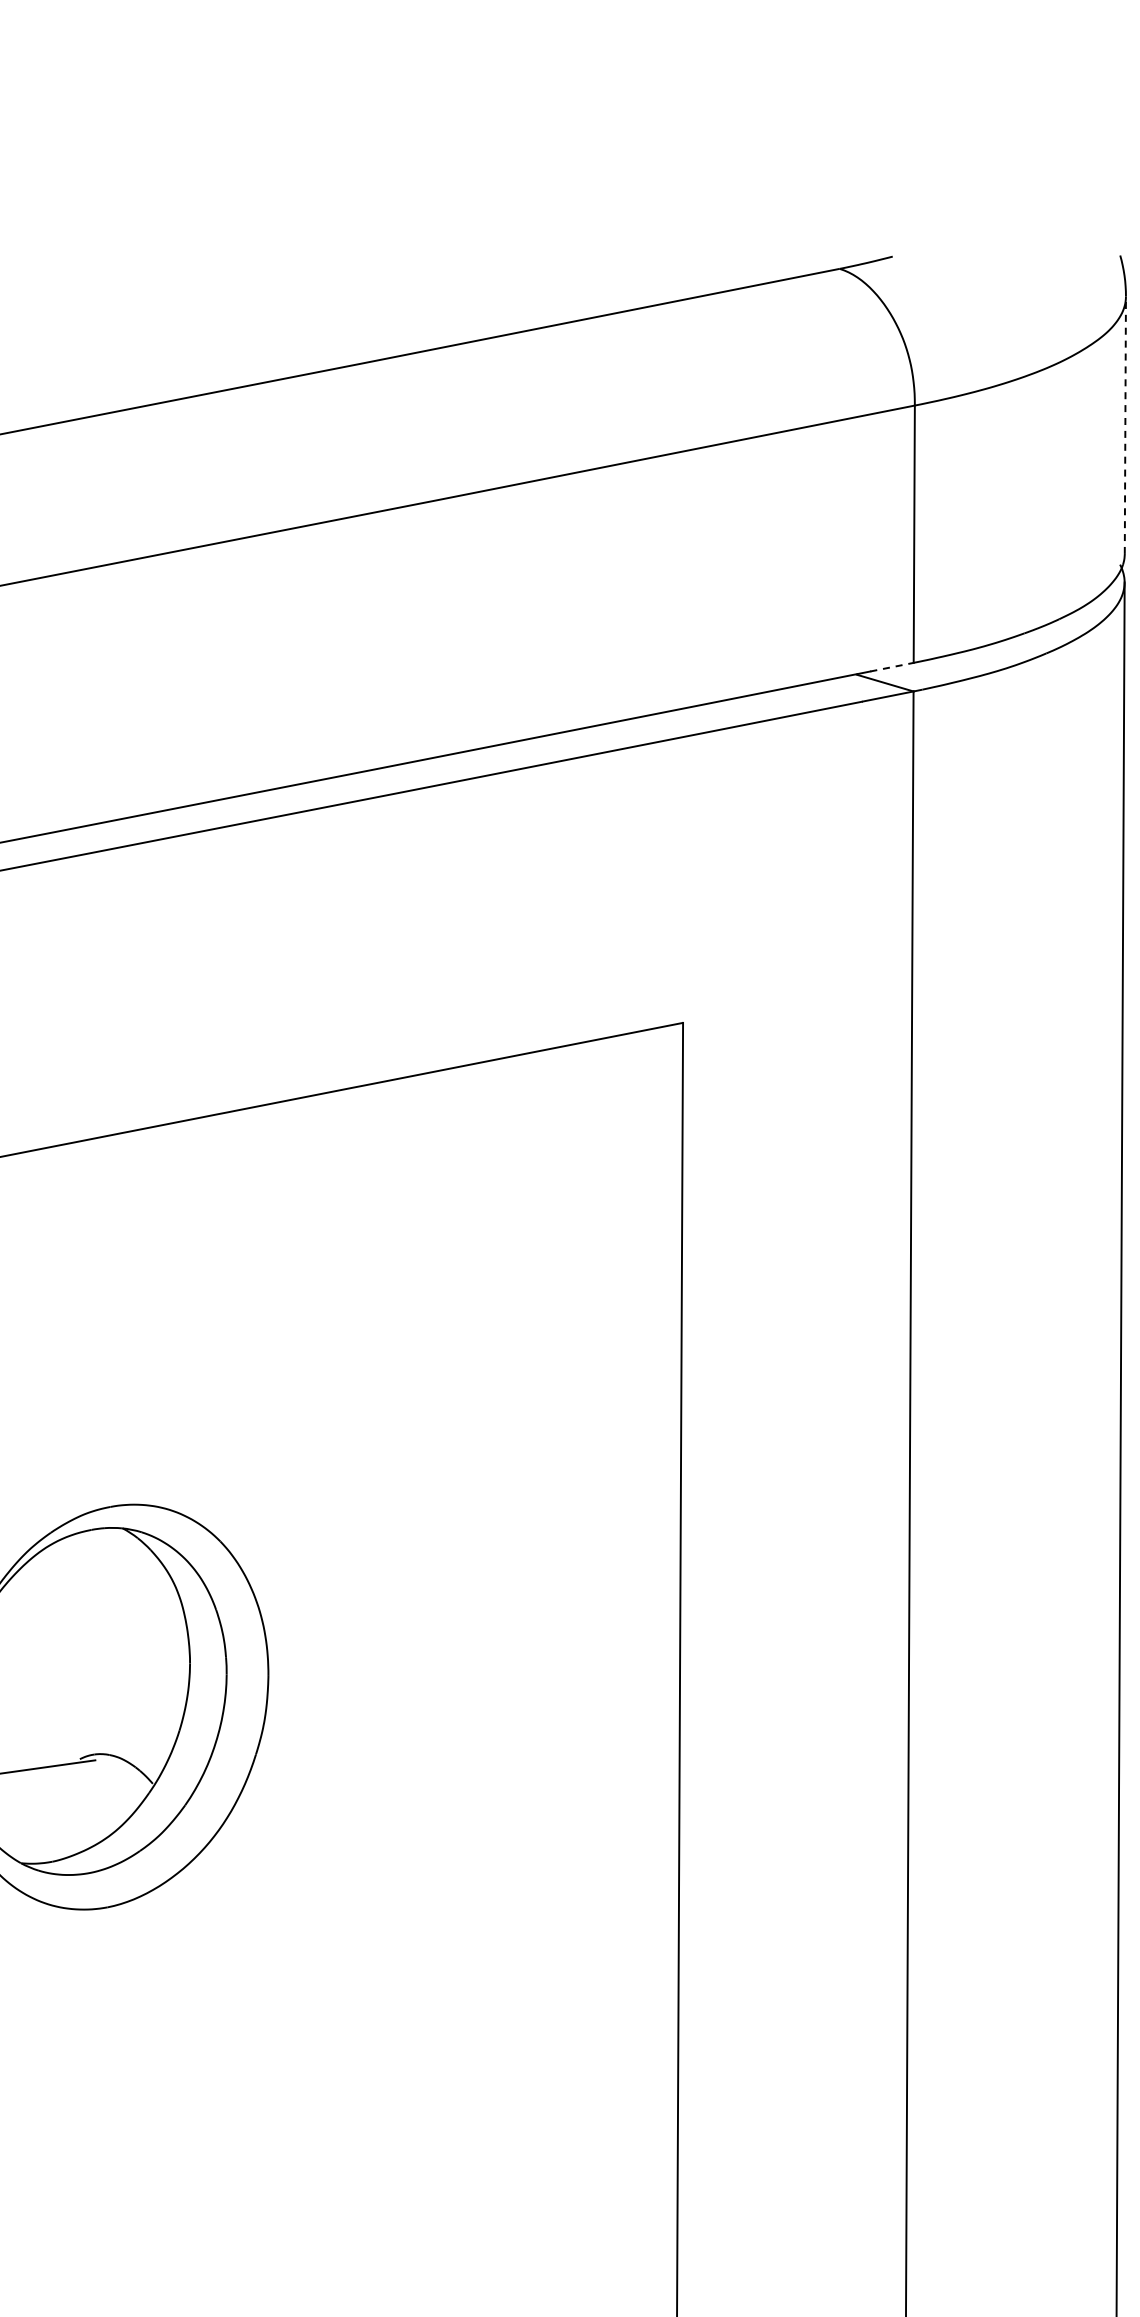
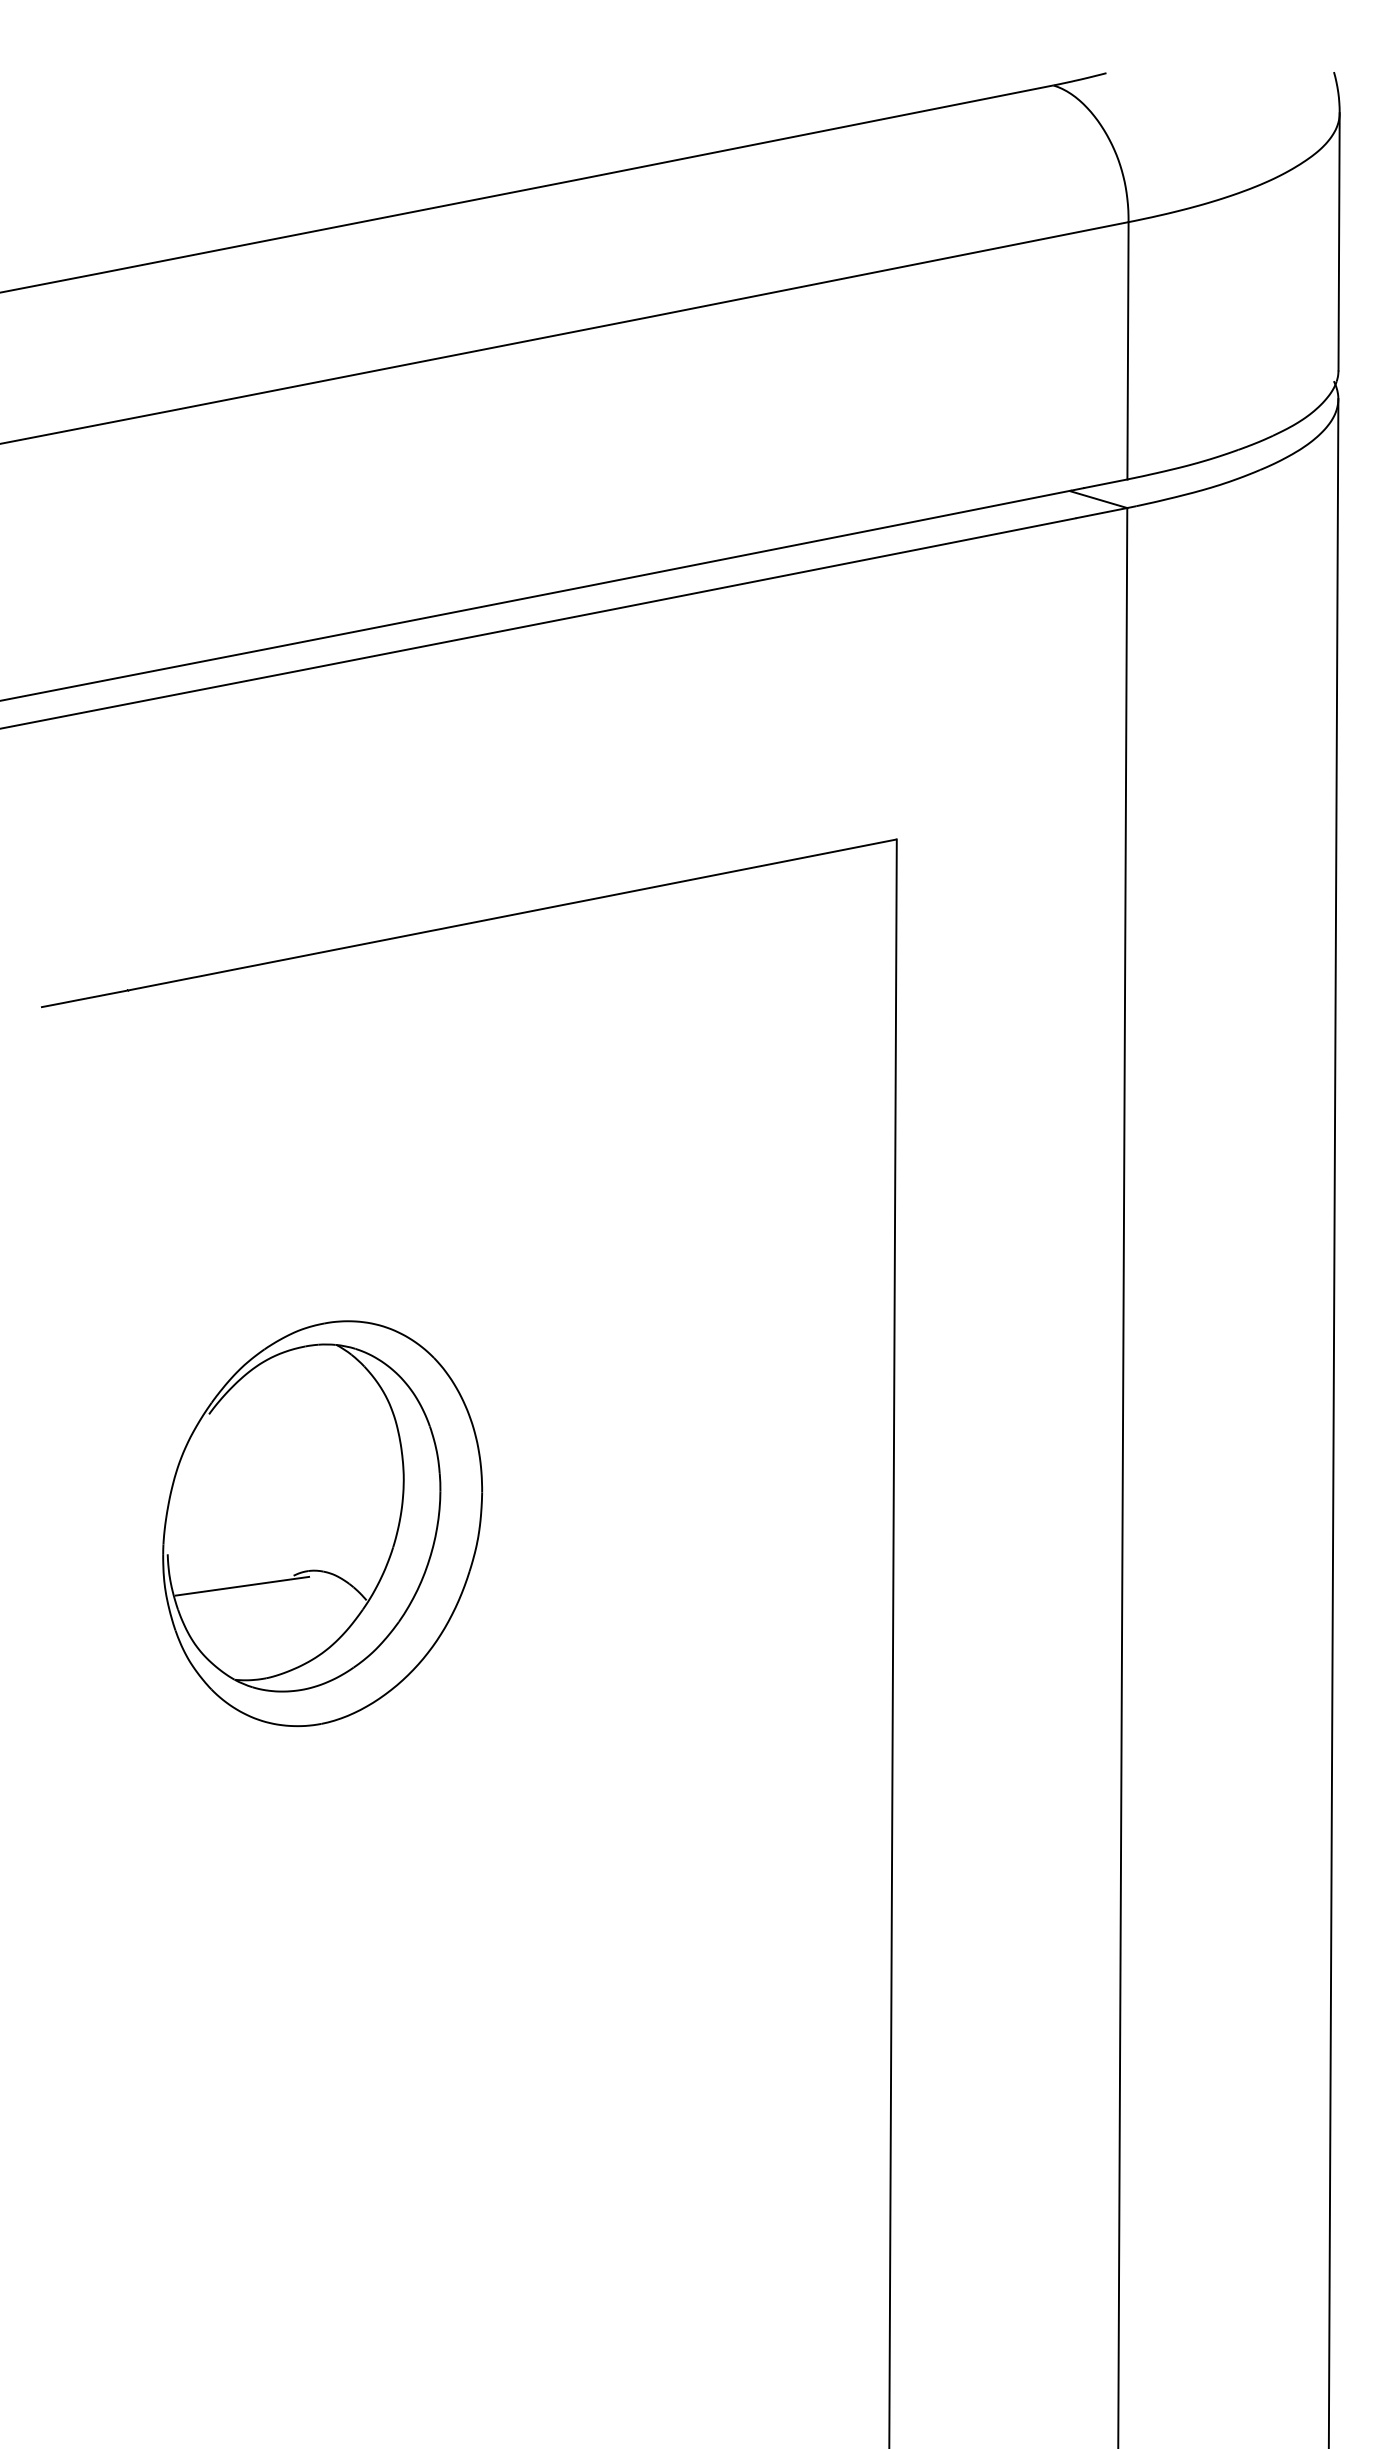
line: (1125, 424) -> (1339, 241), dashed -> solid
line: (892, 666) -> (1106, 483), dashed -> solid

